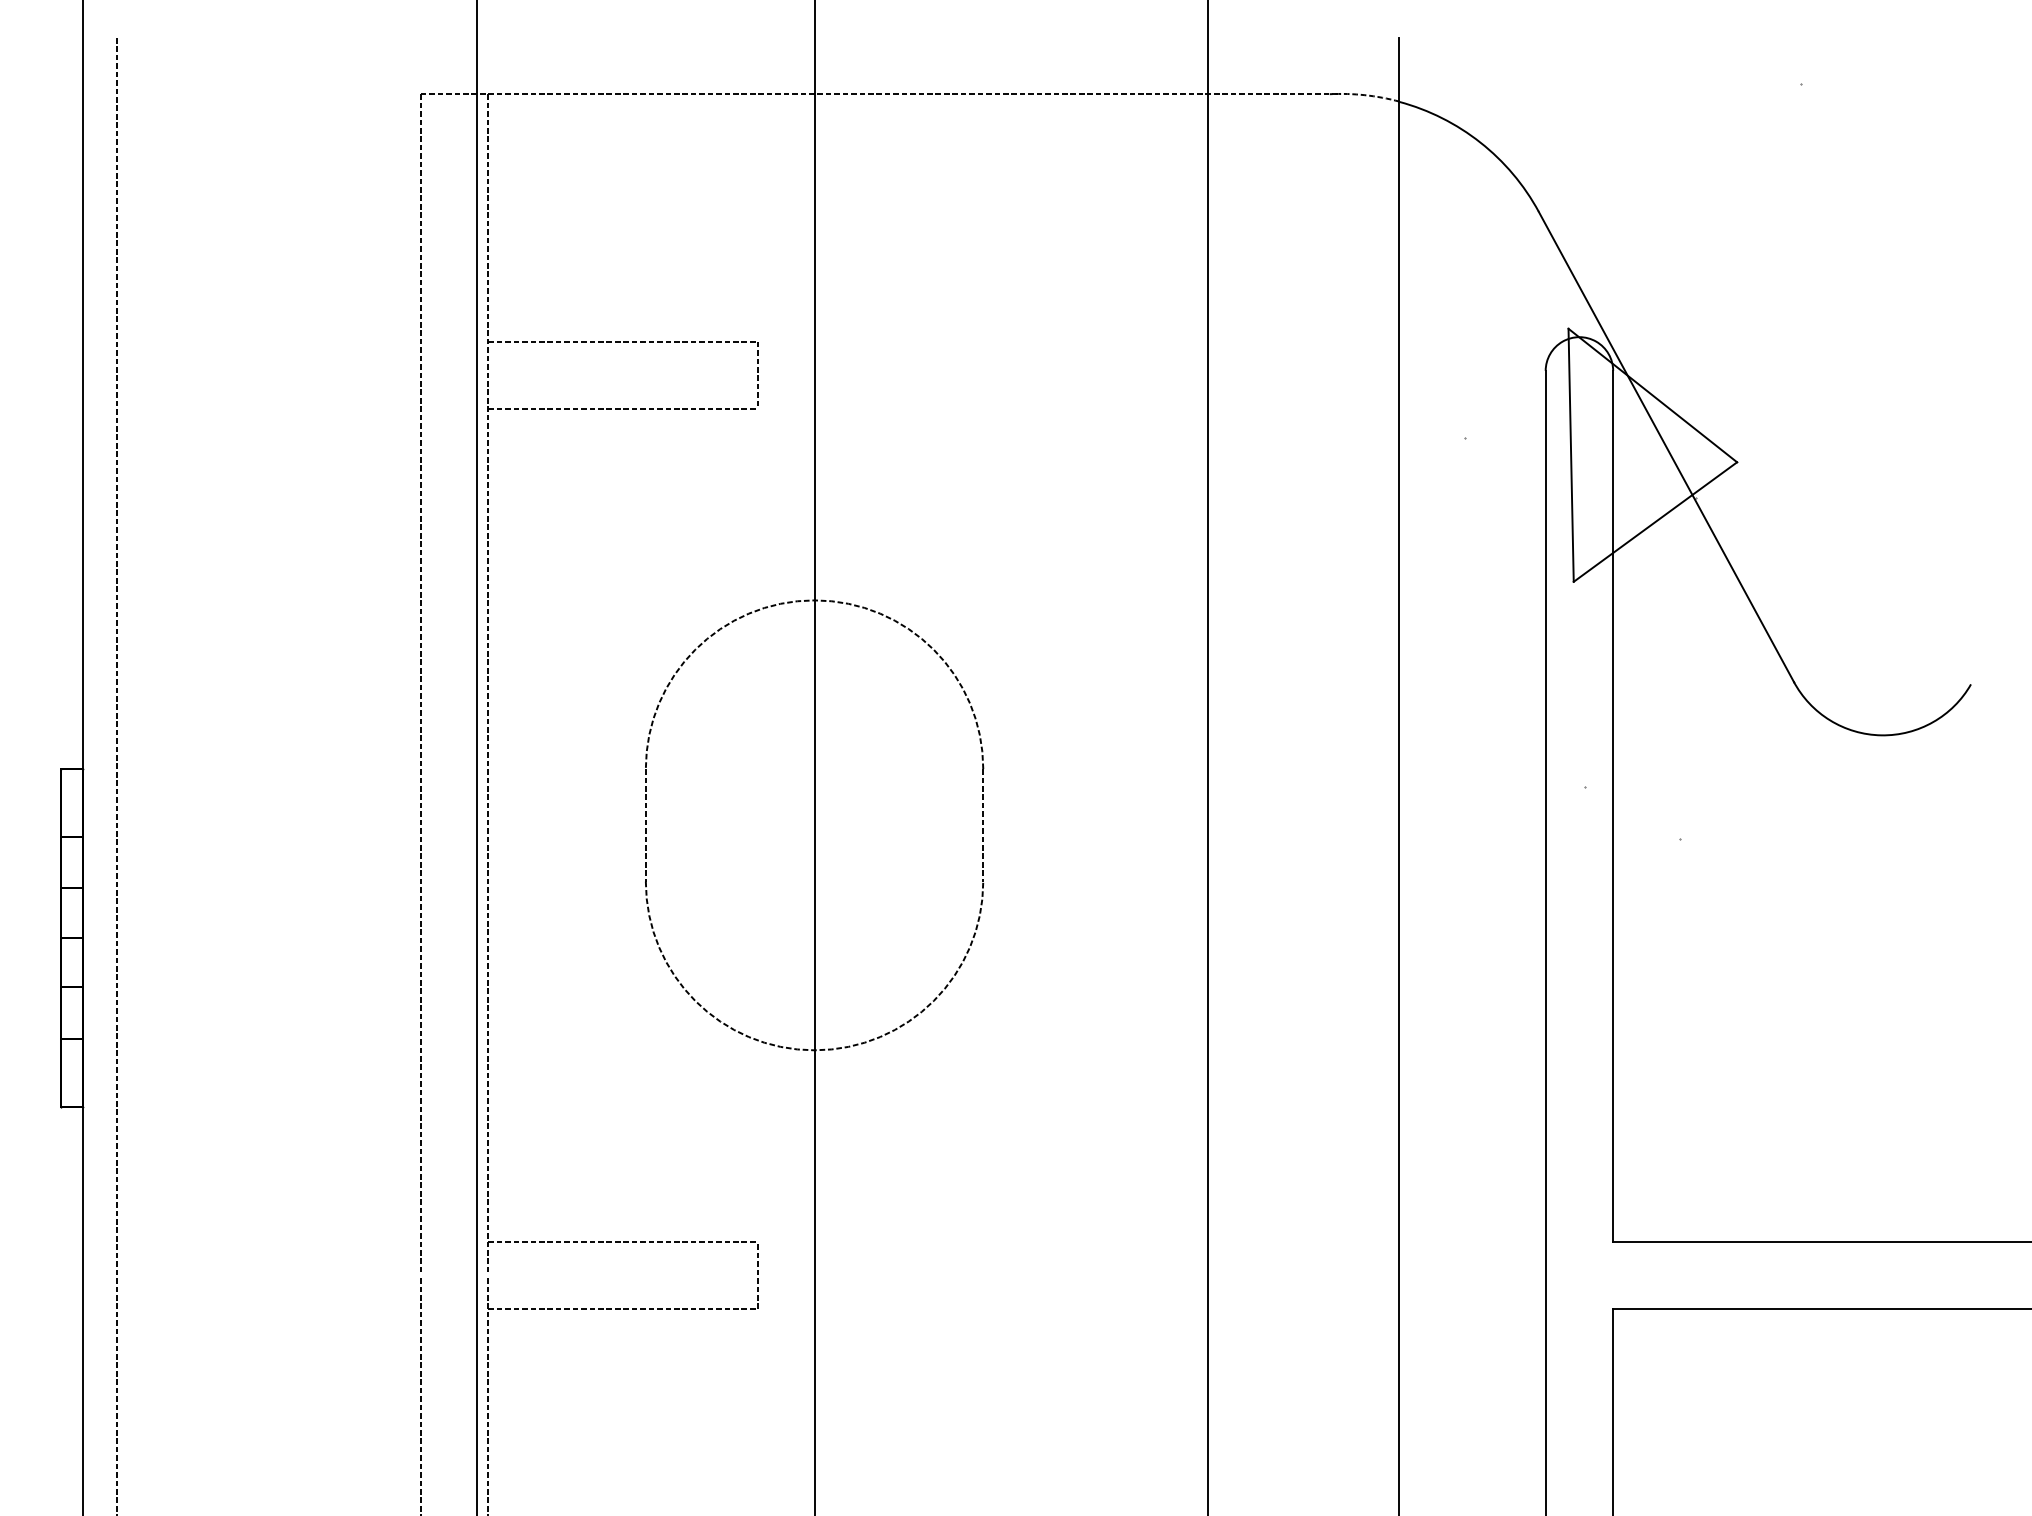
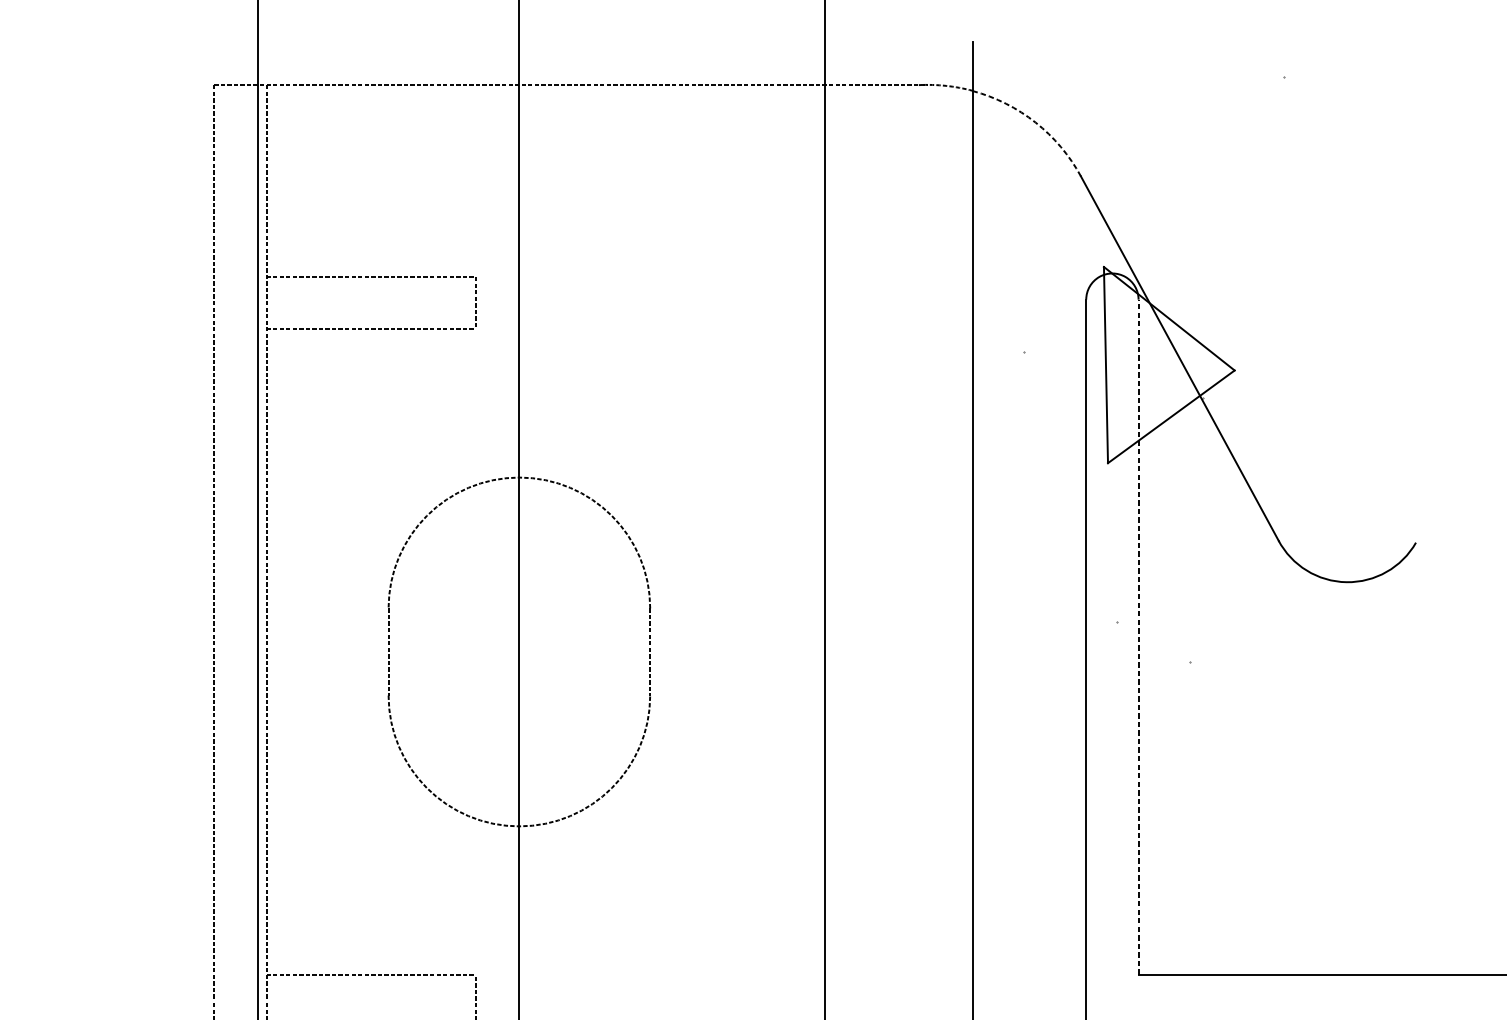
arc: (1480, 142) -> (1035, 122), solid -> dashed
line: (1613, 805) -> (1138, 636), solid -> dashed

